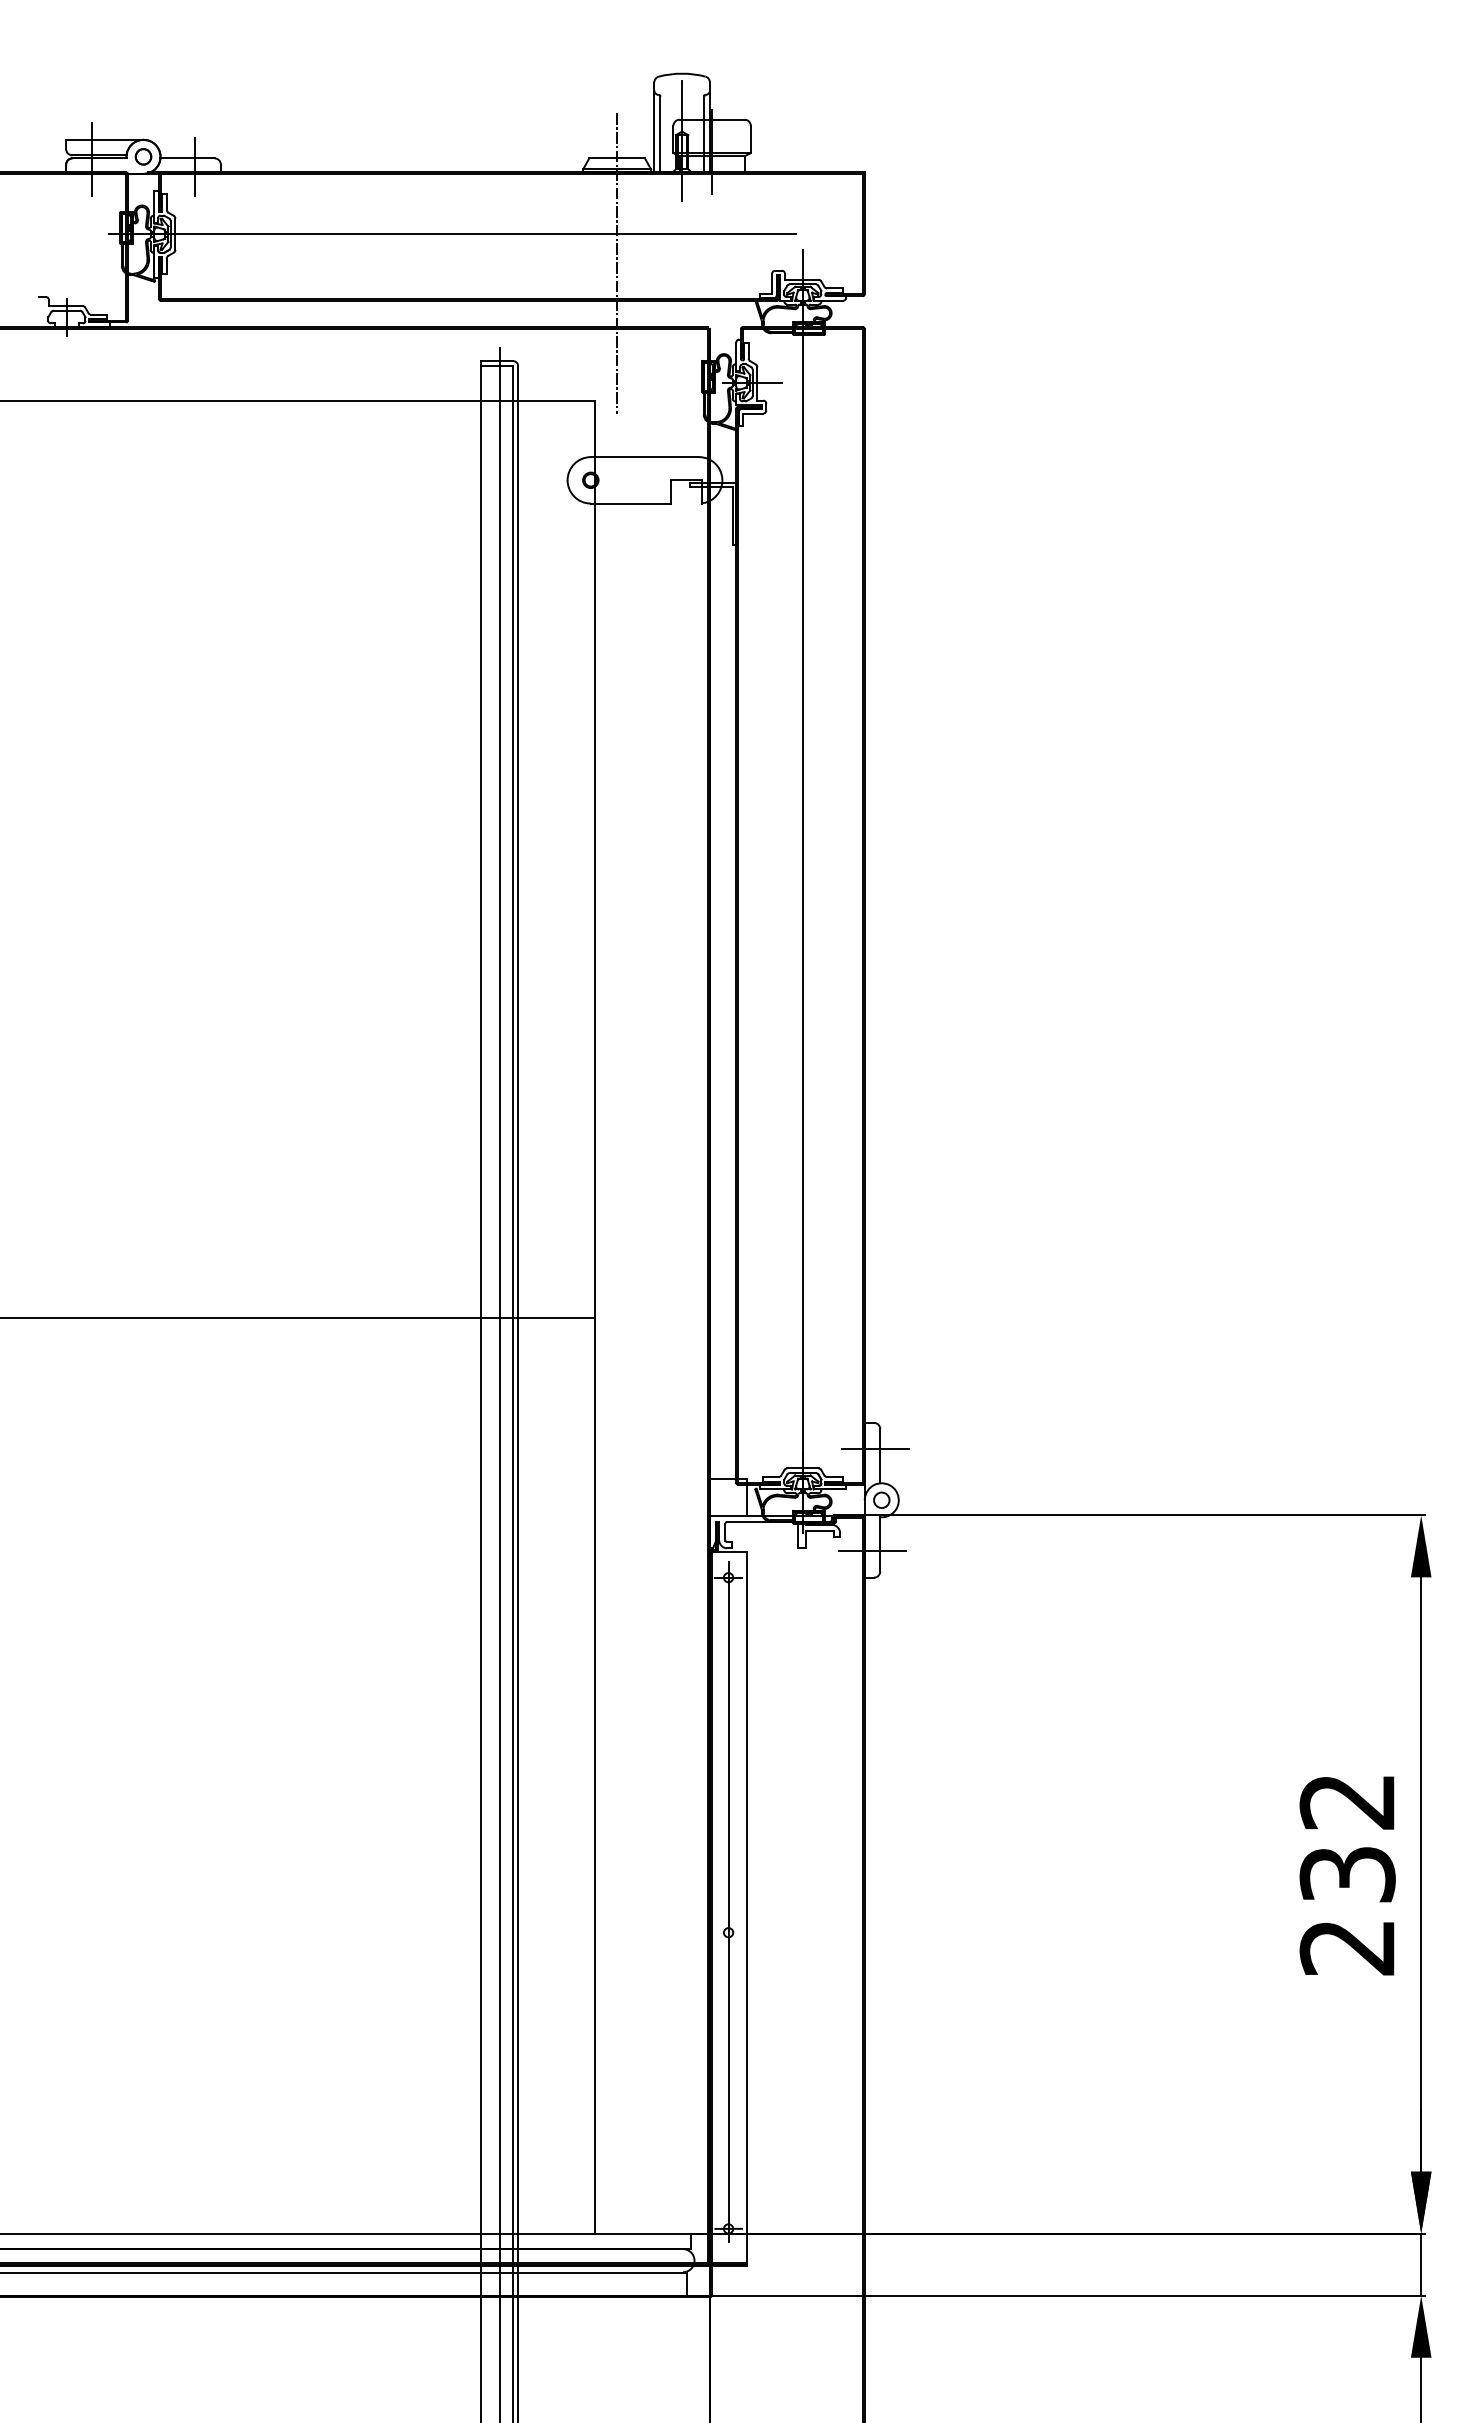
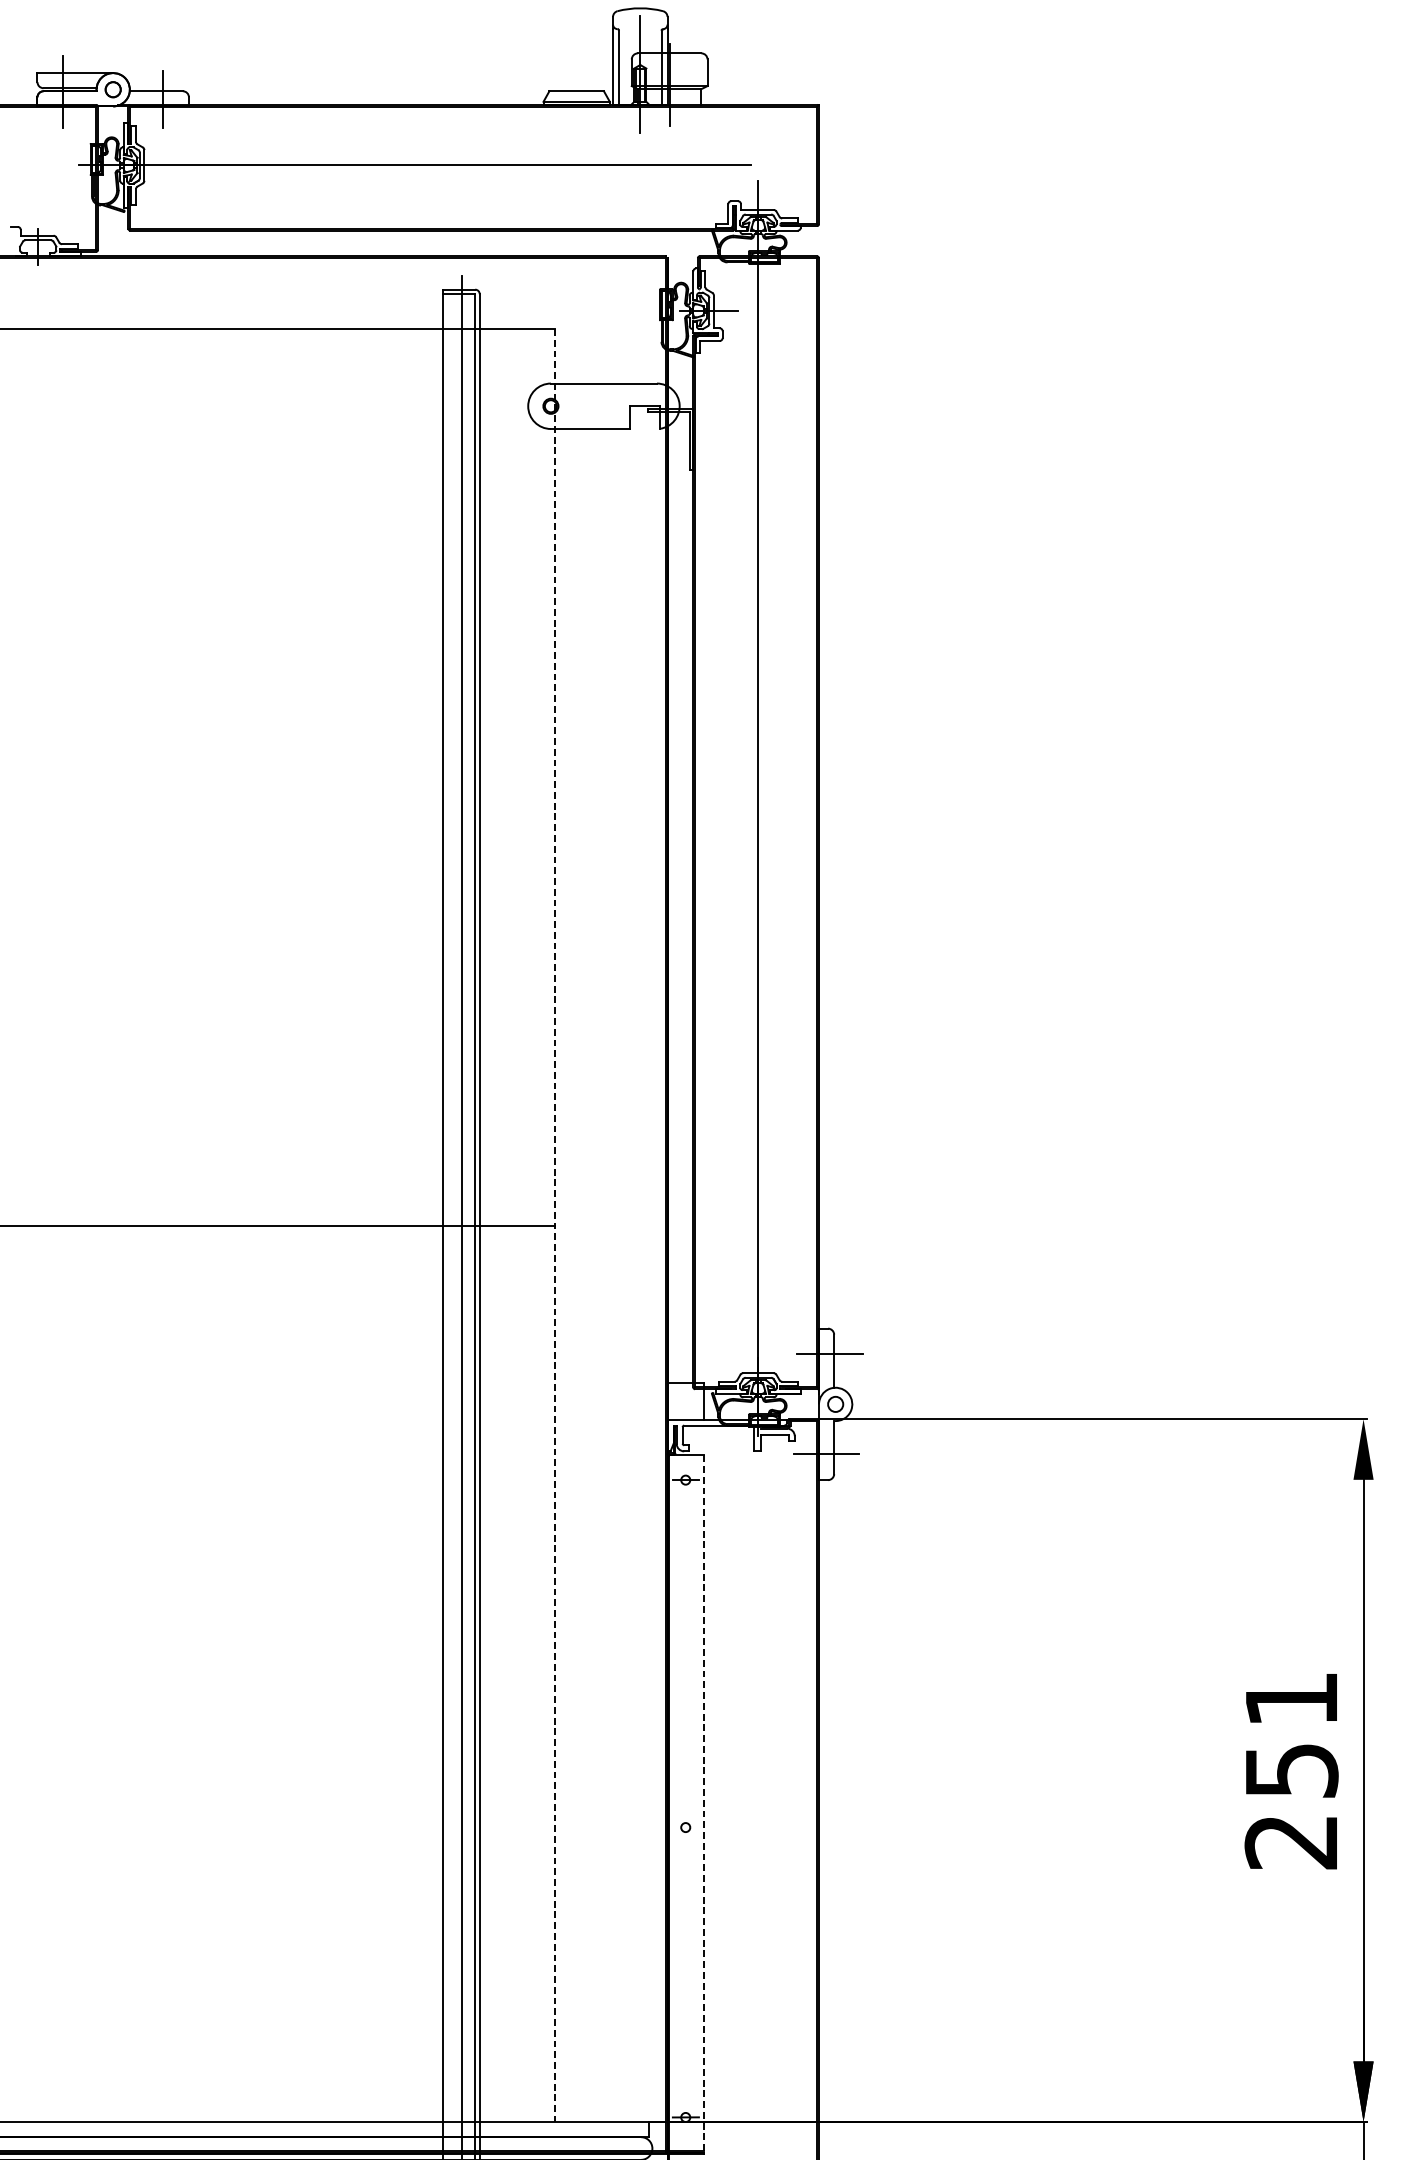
line: (617, 263) -> (577, 194), removed
line: (595, 1318) -> (555, 1226), solid -> dashed
text: (1347, 1838) -> (1291, 1735), 232 -> 251
line: (728, 1902) -> (685, 1798), removed
line: (747, 1909) -> (704, 1804), solid -> dashed

